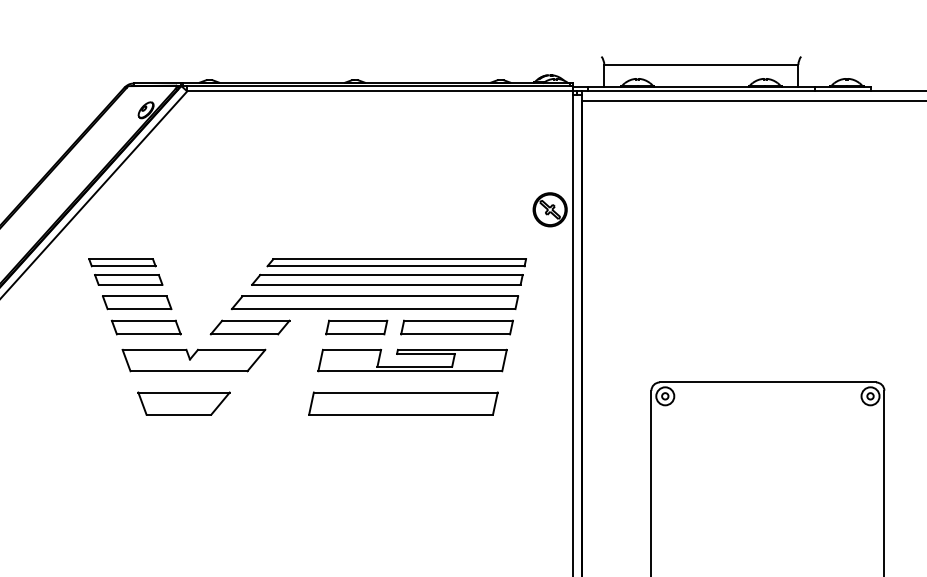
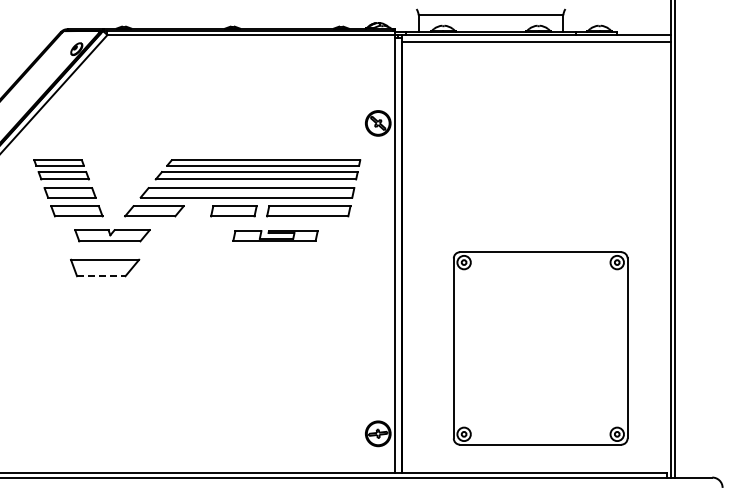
part: (194, 360) -> (112, 235), size x0.7
part: (412, 360) -> (275, 235), size x0.6
part: (403, 402) -> (268, 267), removed
line: (179, 414) -> (101, 276), solid -> dashed

